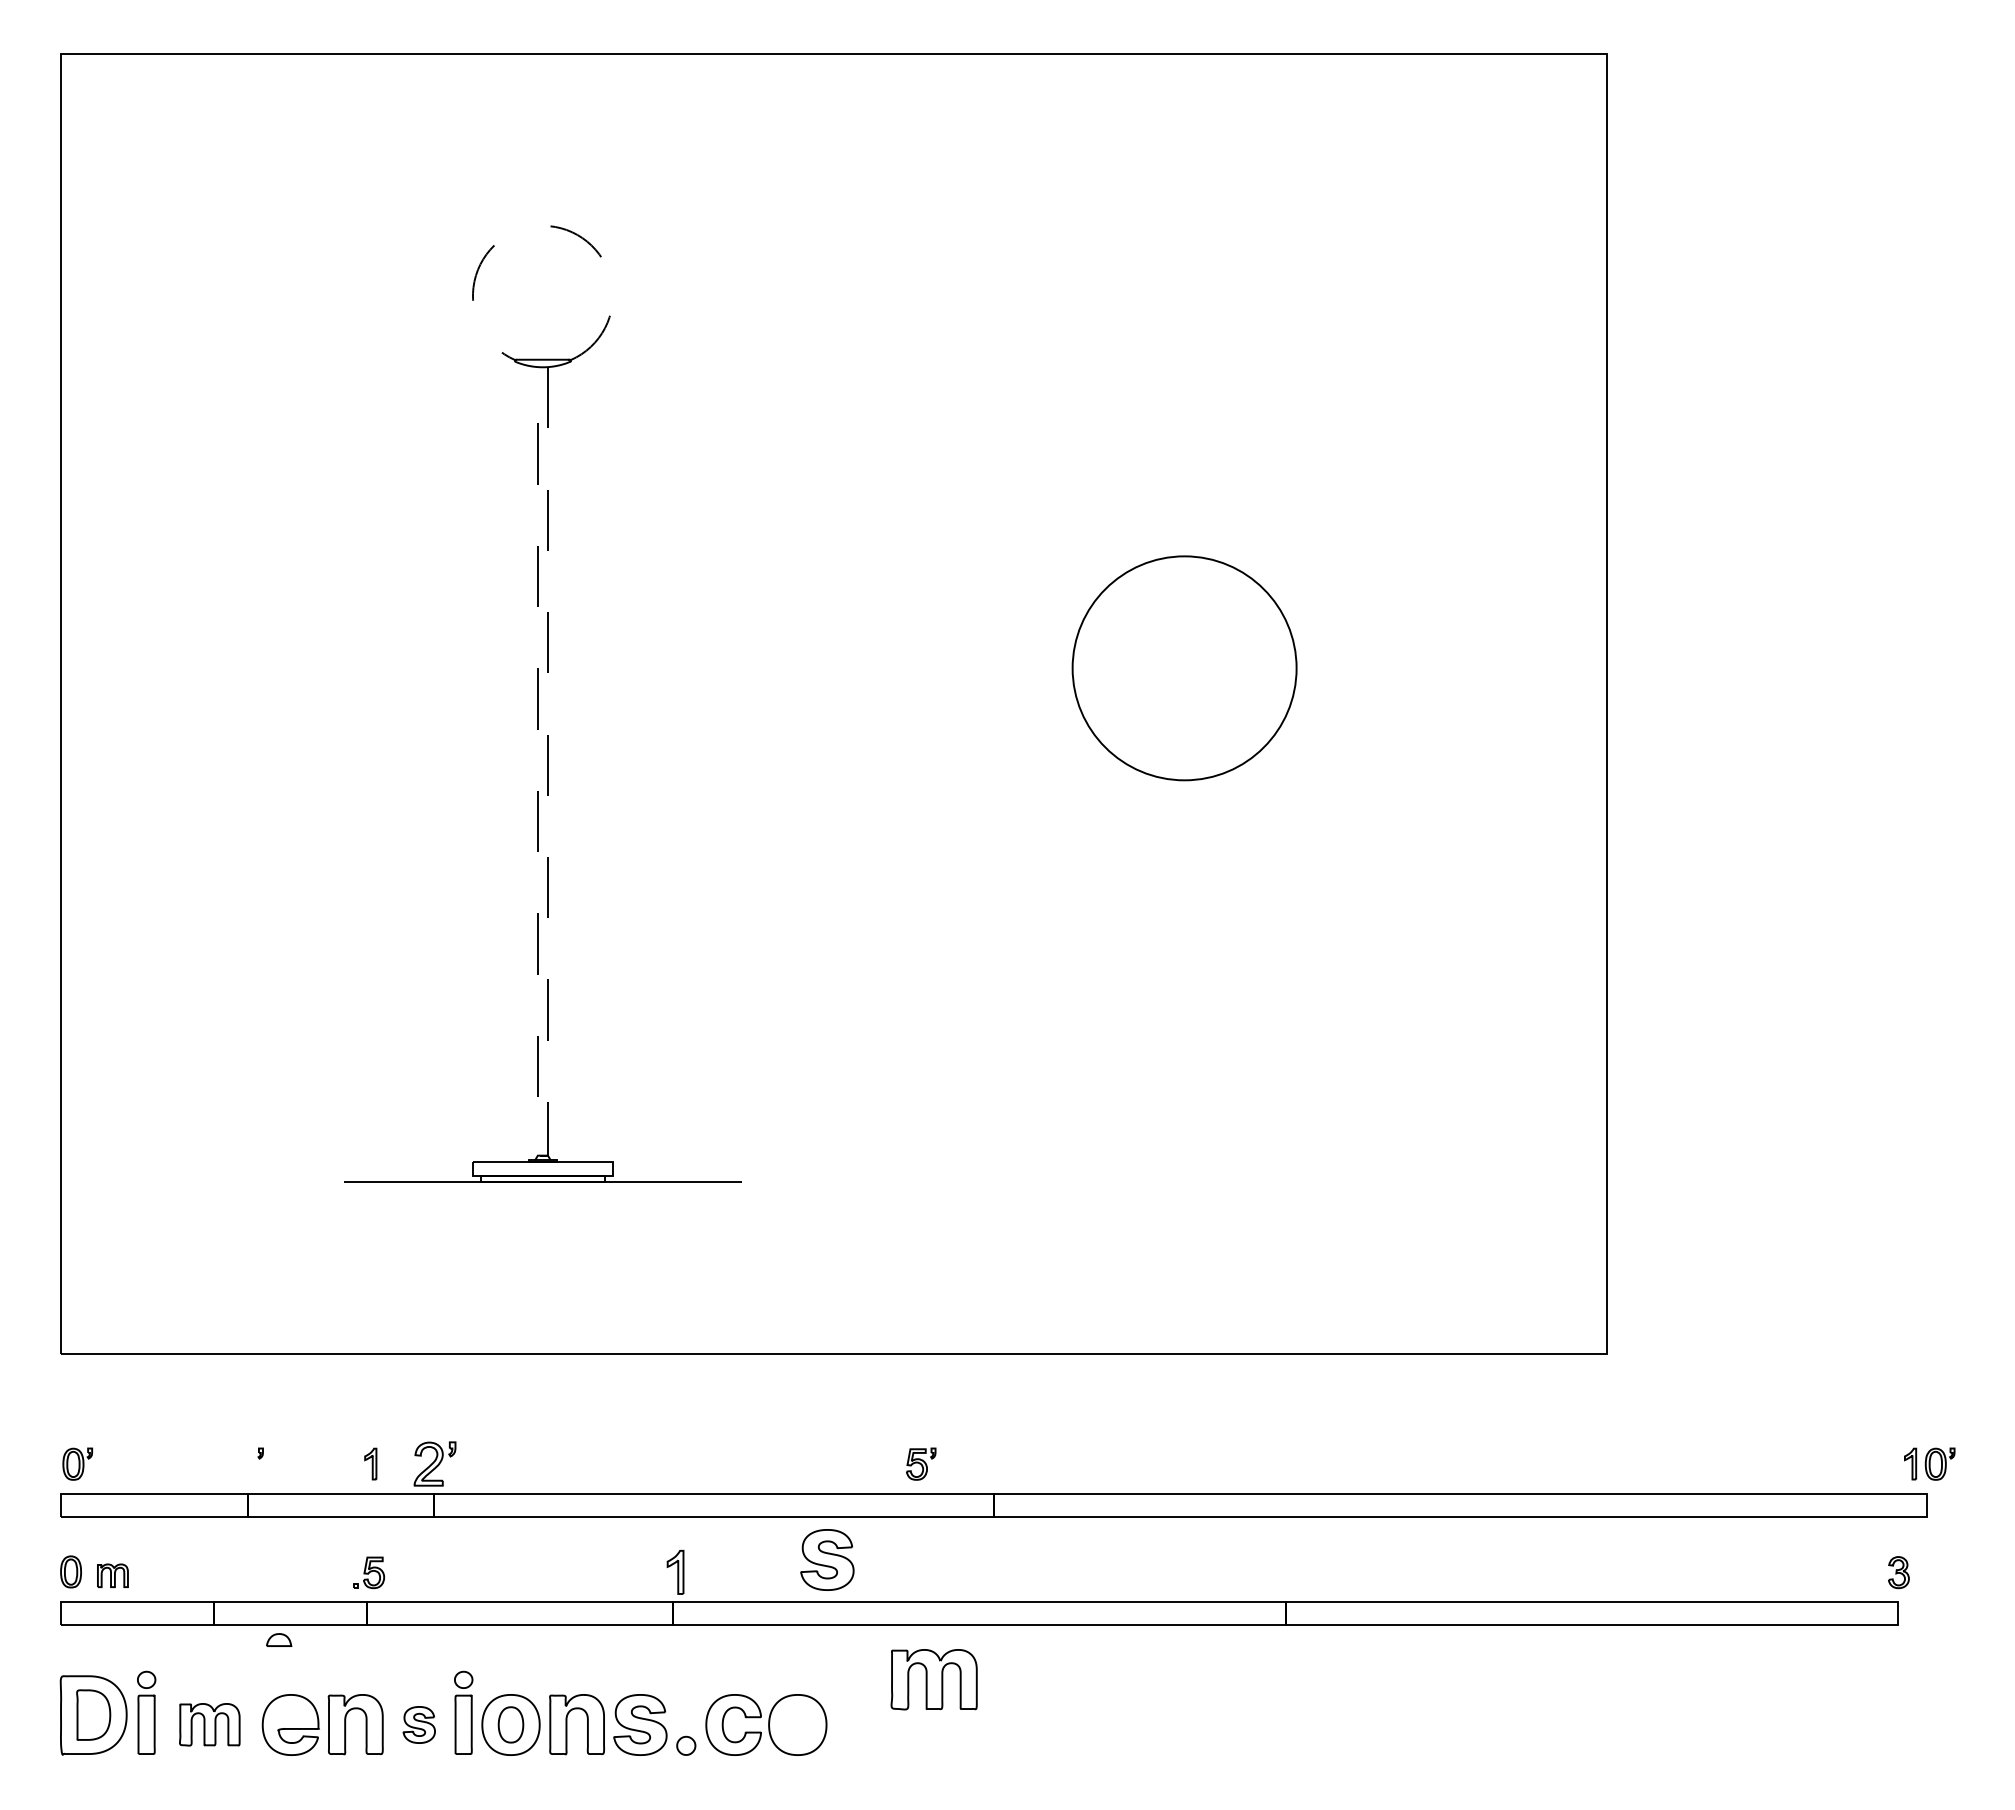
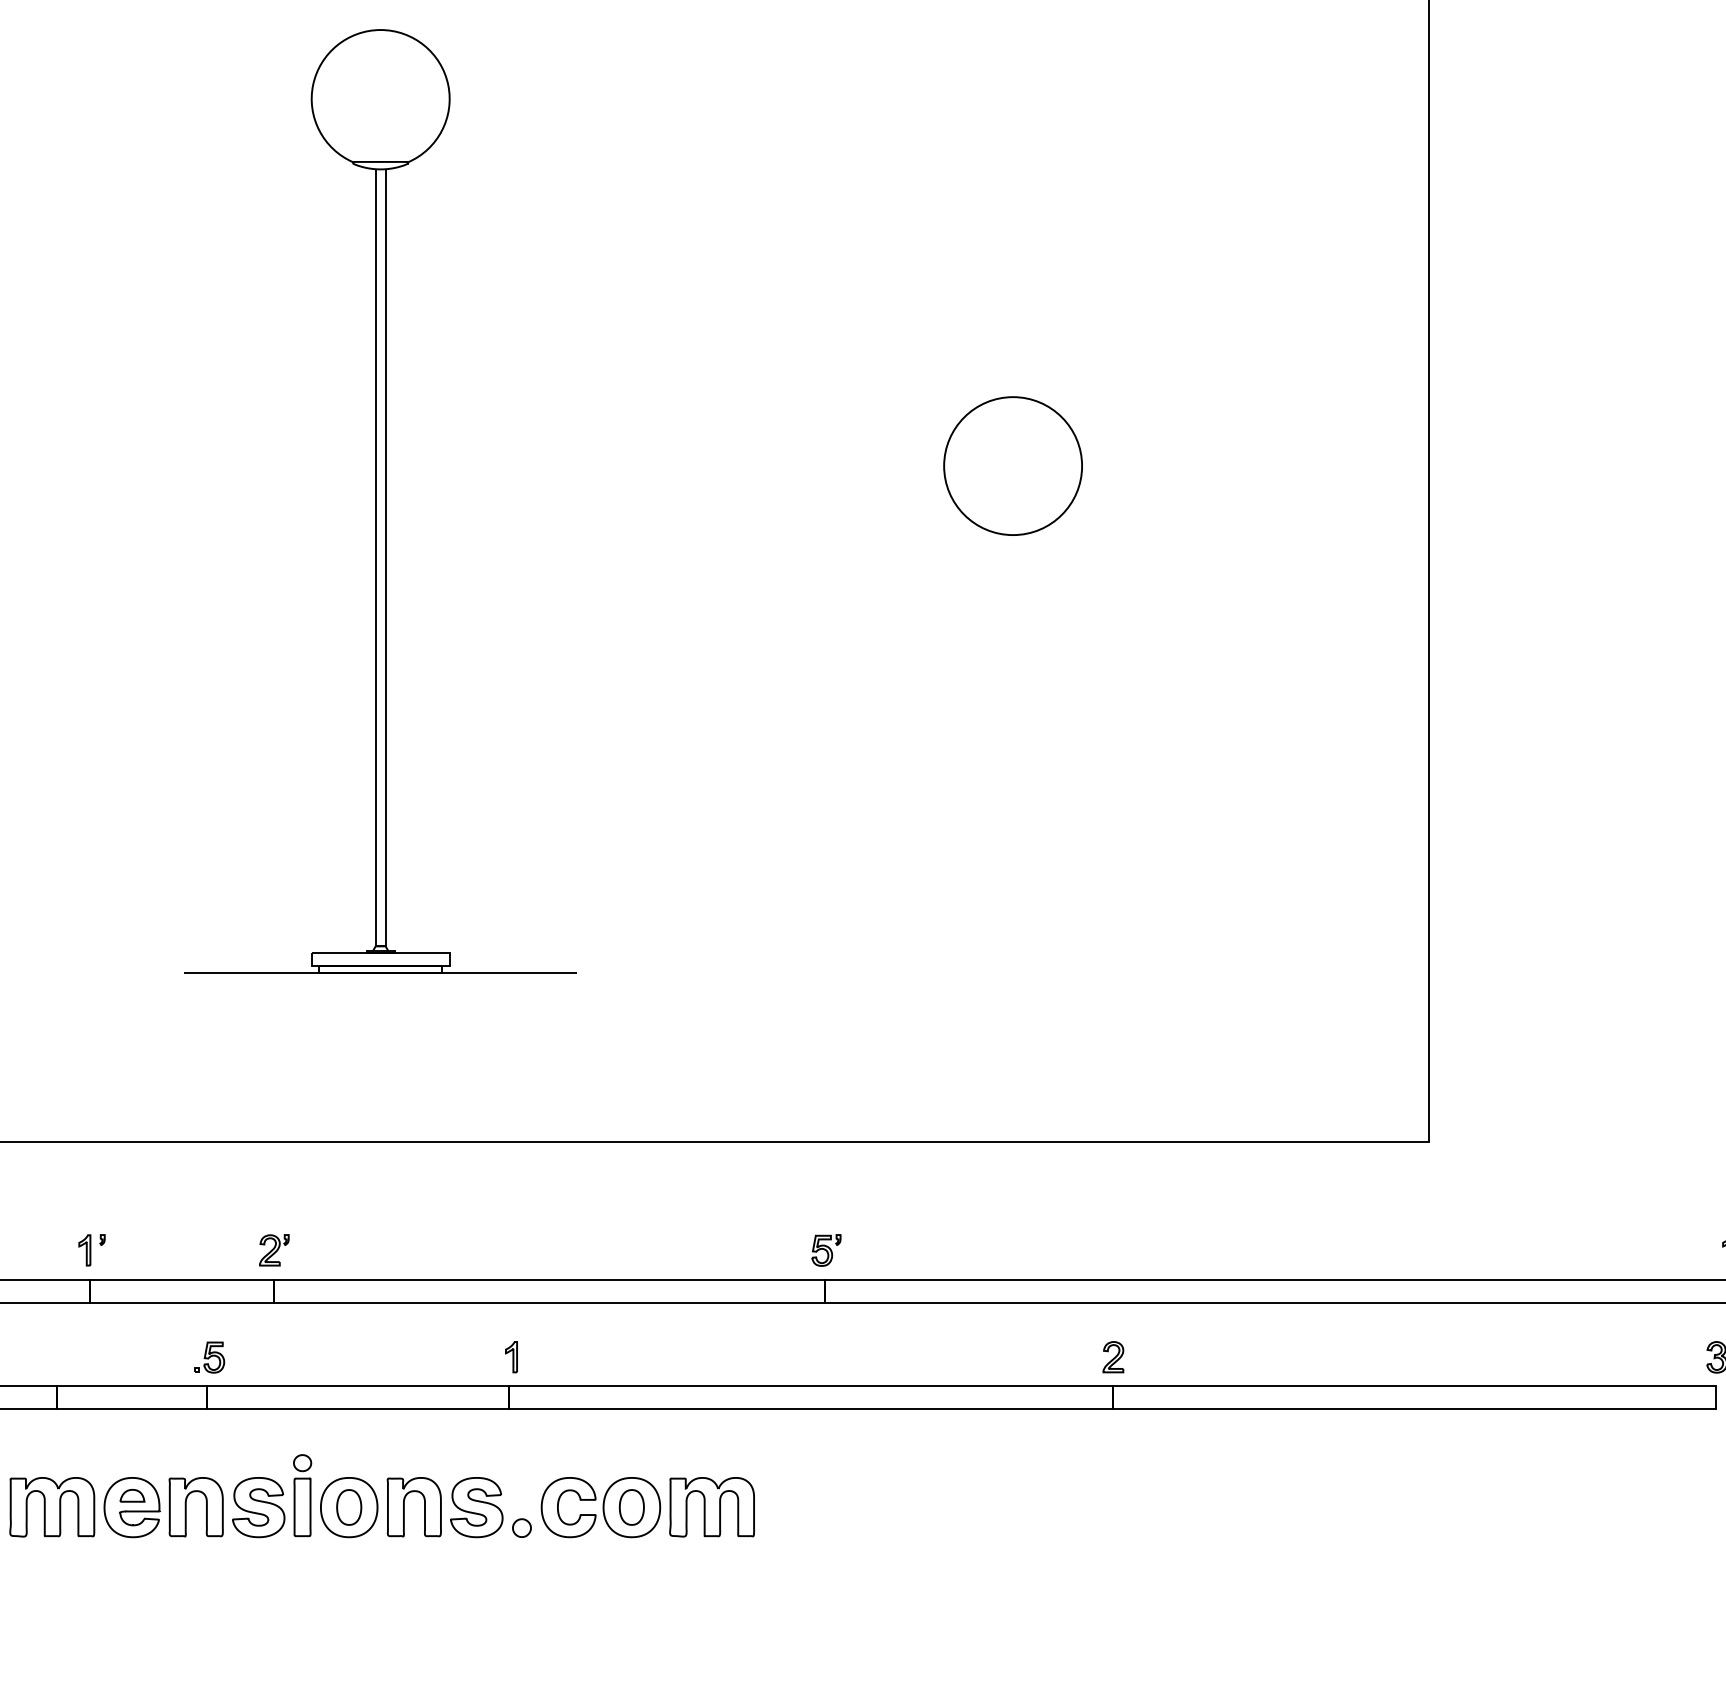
arc: (542, 225) -> (380, 29), dashed -> solid
circle: (1184, 668) -> (1013, 466), size x0.62
line: (542, 1155) -> (380, 946), dashed -> solid
part: (370, 1463) -> (84, 1249), moved
part: (434, 1463) -> (273, 1249), size x0.71
part: (921, 1463) -> (826, 1249), moved
part: (827, 1559) -> (661, 1344), removed
part: (675, 1572) -> (511, 1357), size x0.71
part: (1286, 1572) -> (1113, 1357), added
part: (279, 1639) -> (132, 1495), moved
part: (933, 1679) -> (711, 1507), moved
part: (209, 1724) -> (52, 1507), size x1.43
part: (419, 1724) -> (259, 1507), size x1.67
part: (797, 1724) -> (631, 1507), added

